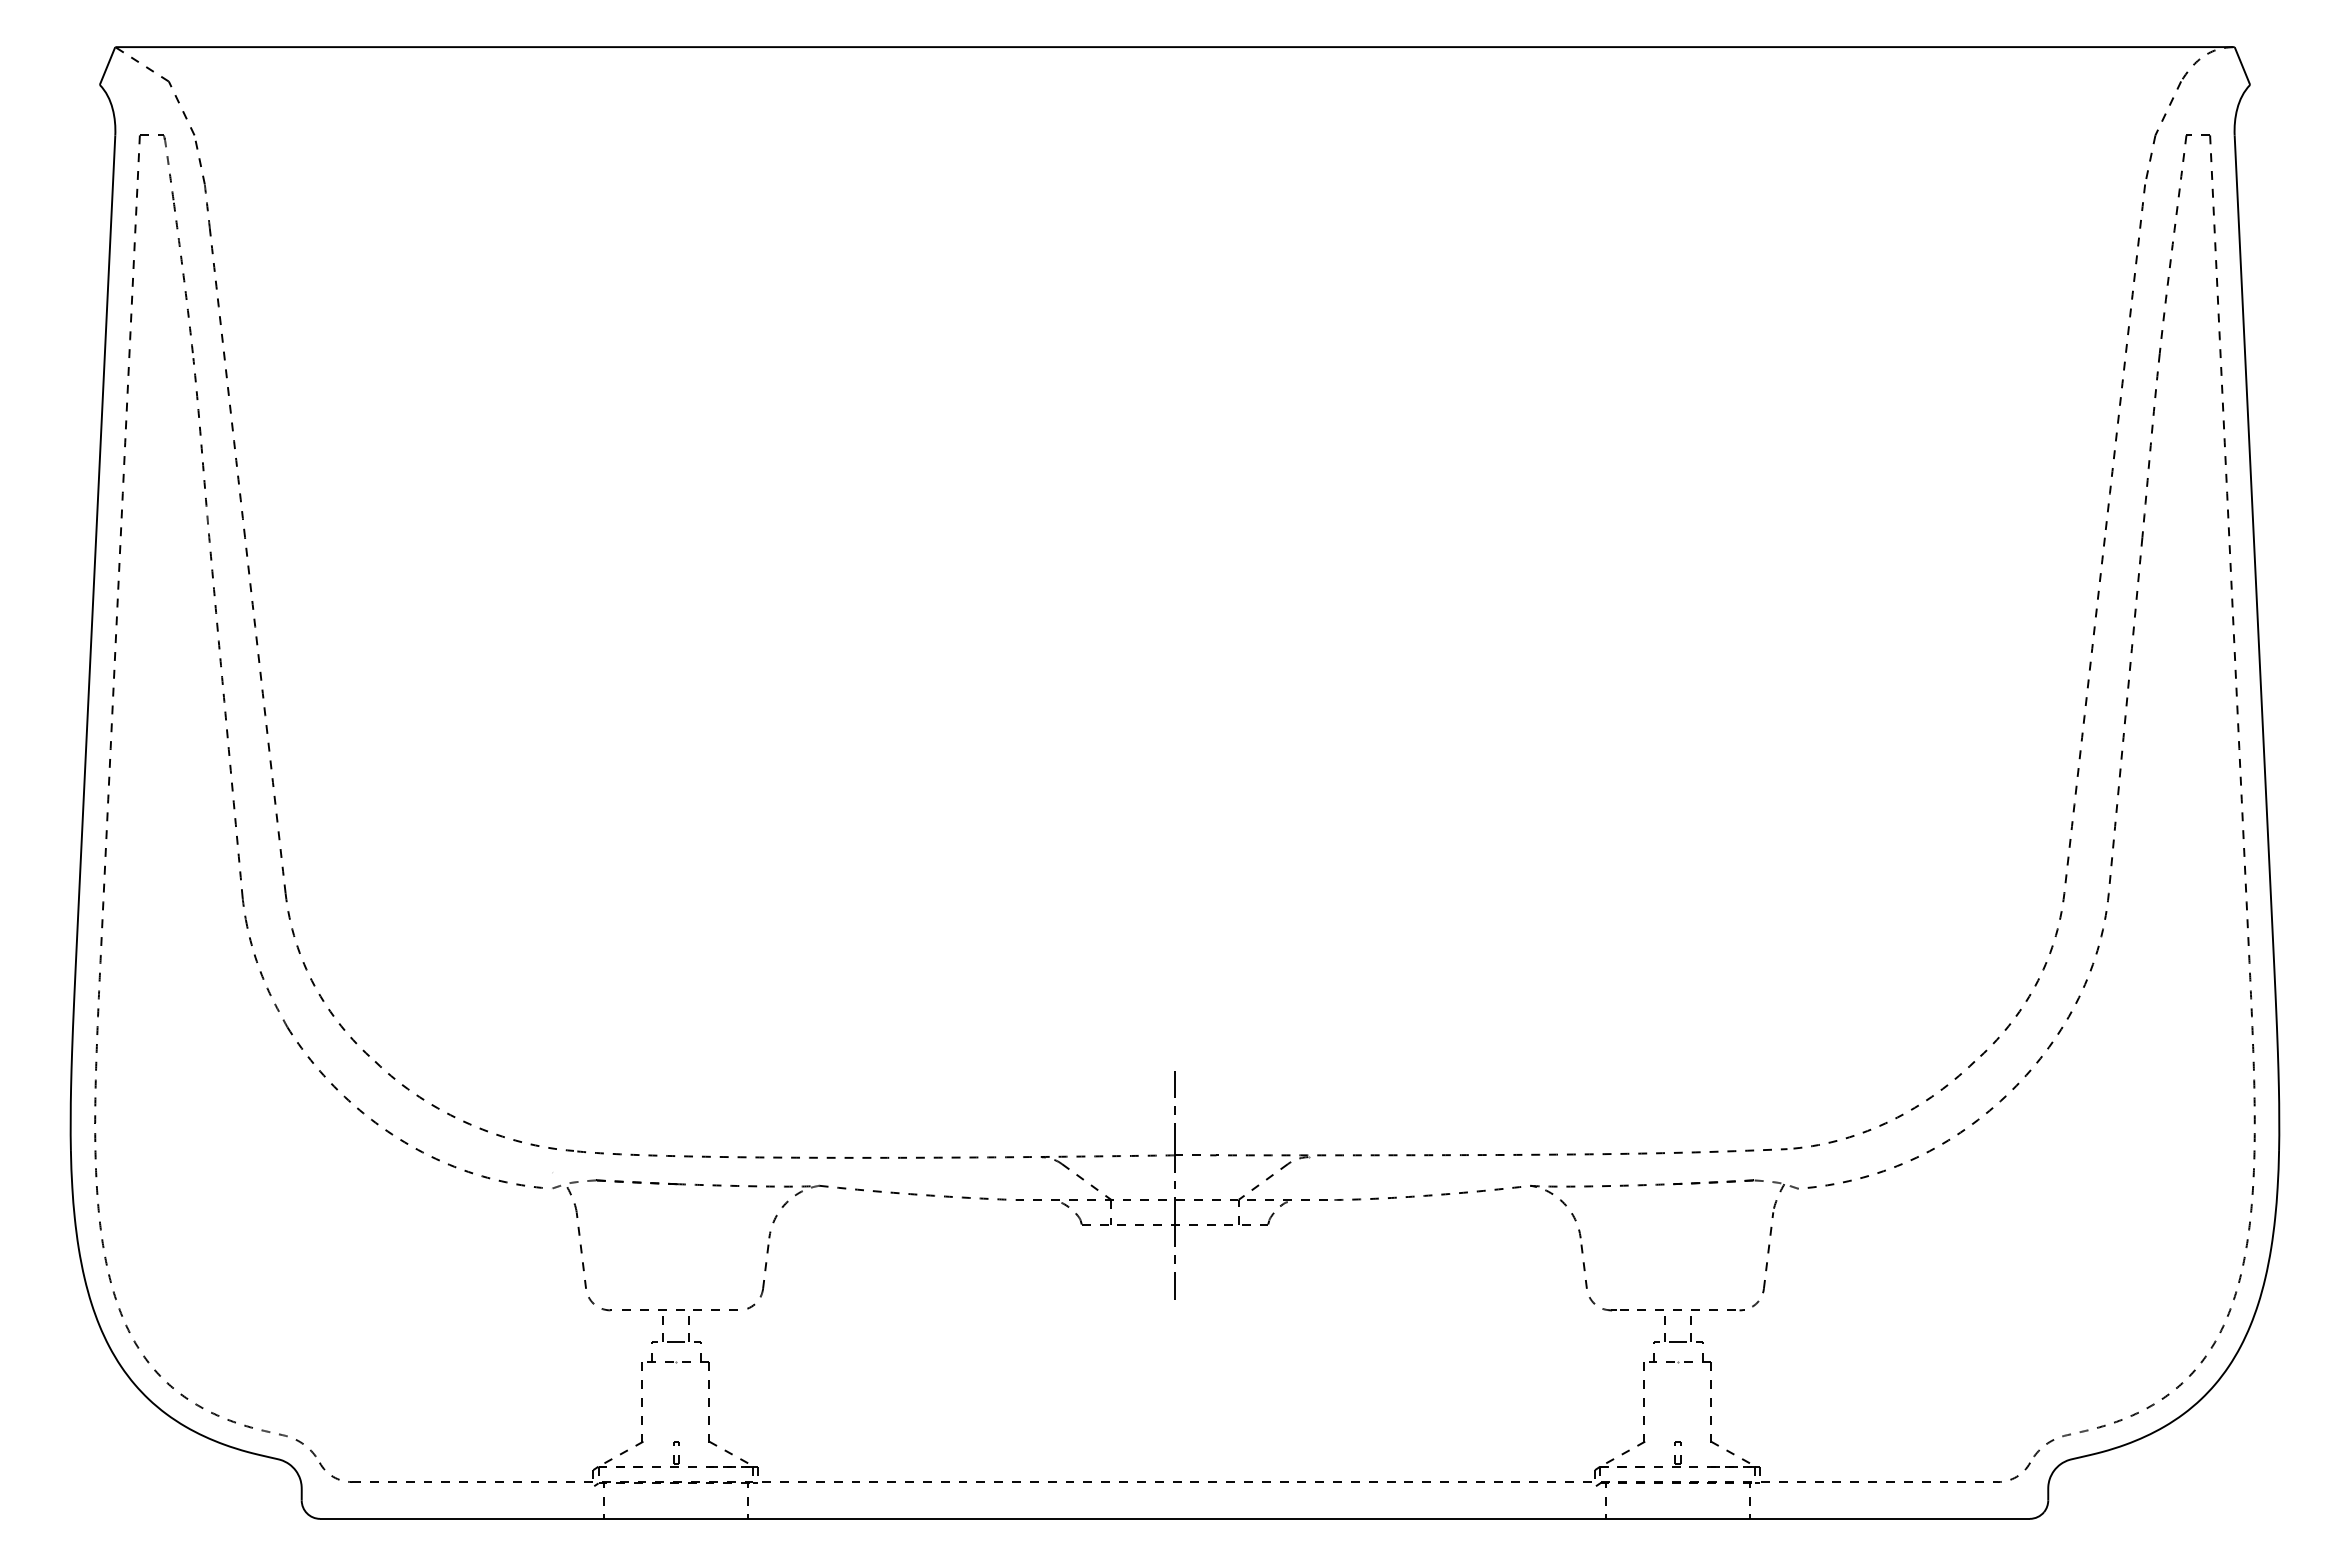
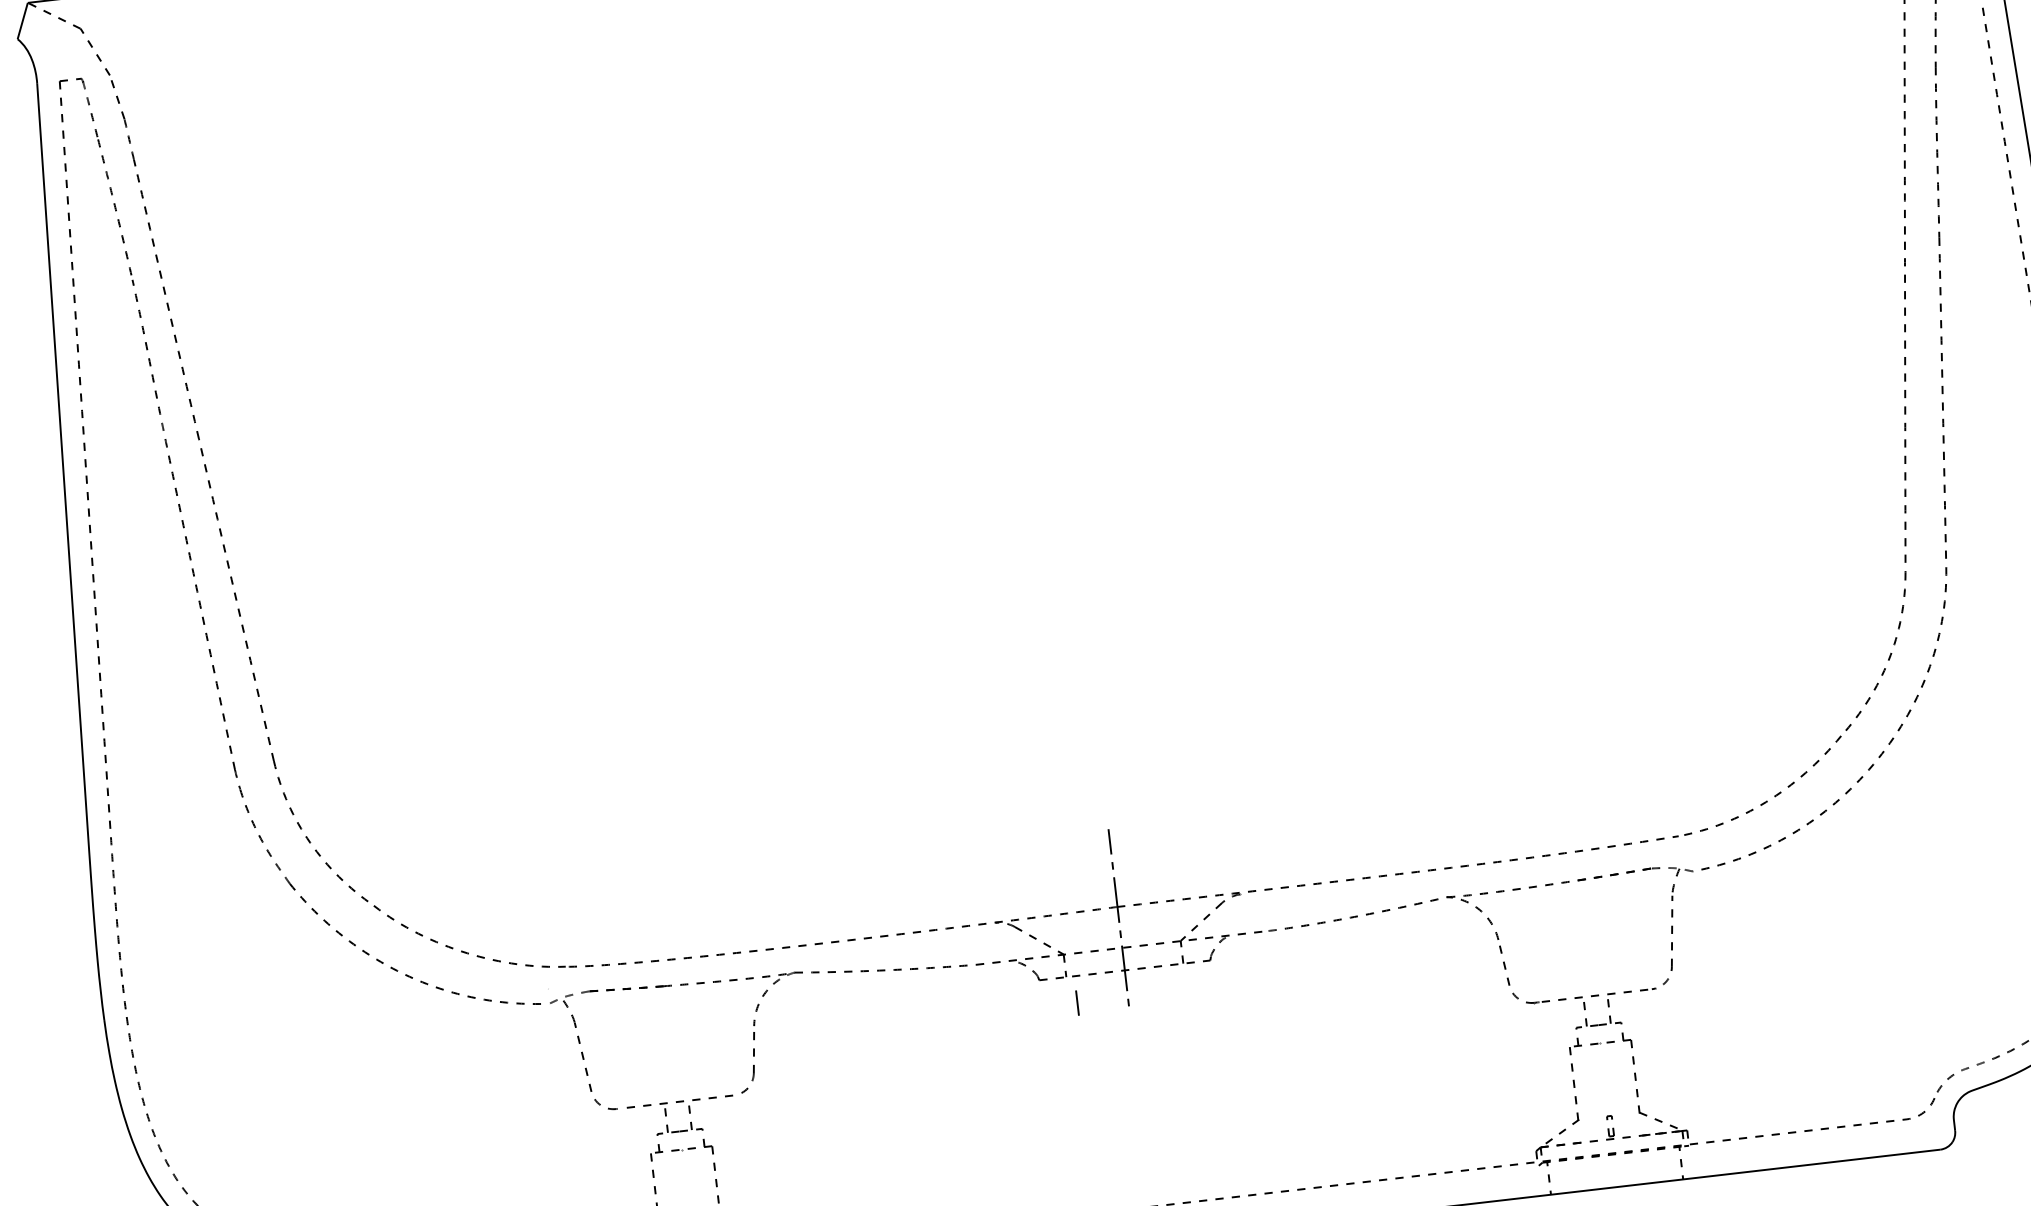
line: (1174, 1285) -> (1077, 1002), moved

